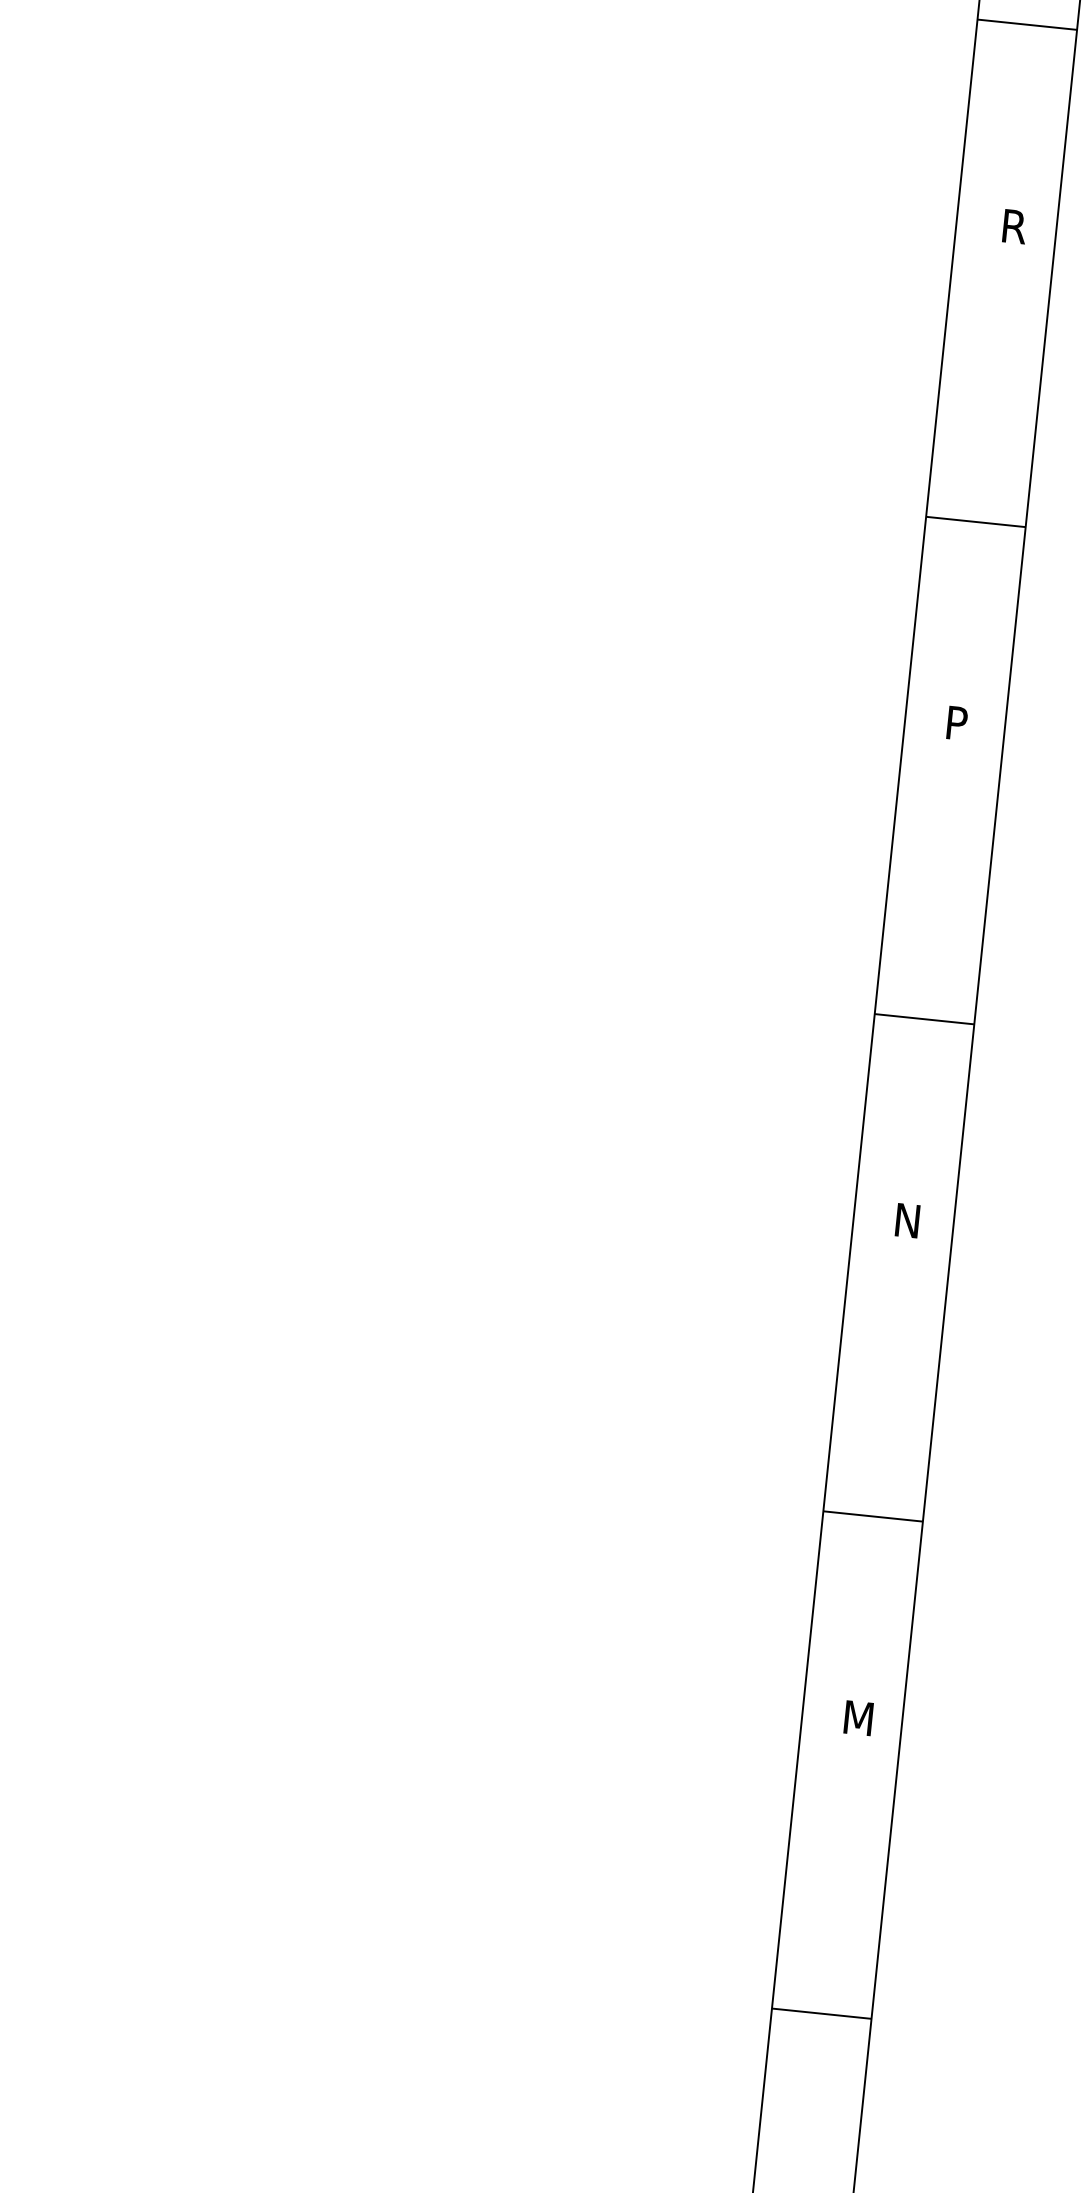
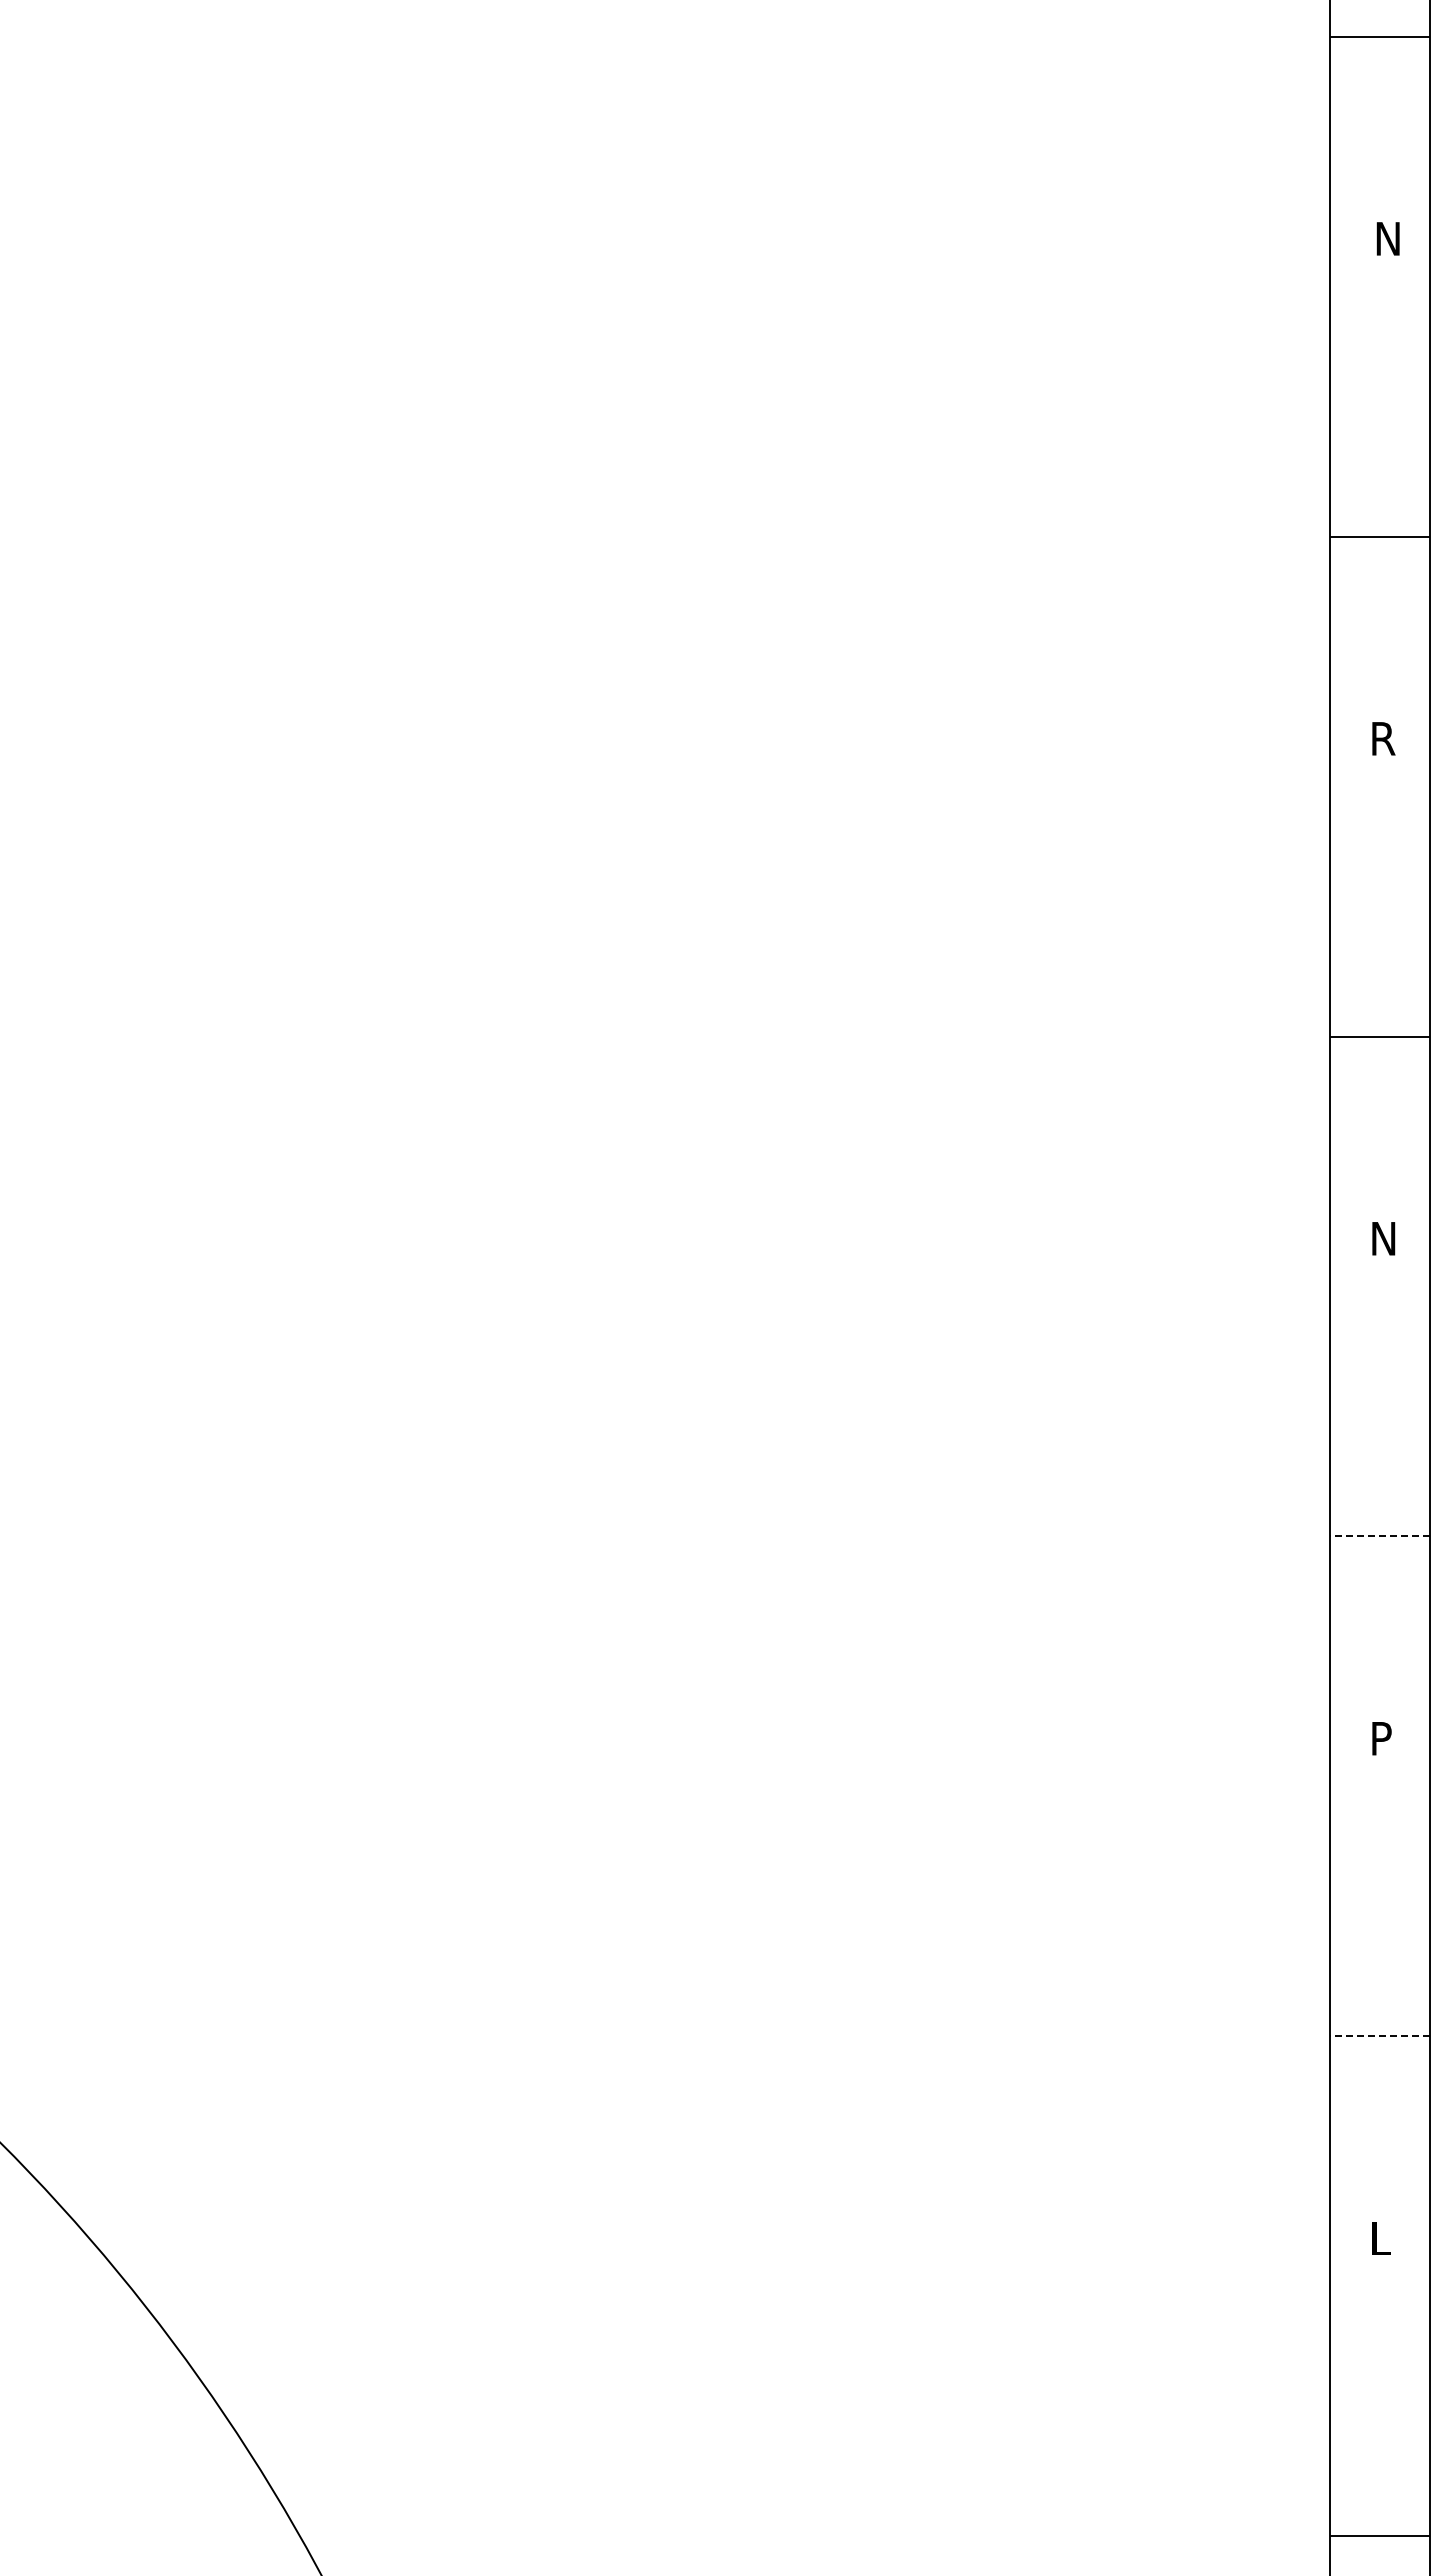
text: (1016, 226) -> (1389, 238), R -> N
text: (960, 724) -> (1385, 739), P -> R
line: (872, 1516) -> (1379, 1536), solid -> dashed
text: (860, 1718) -> (1387, 1738), M -> P
line: (821, 2013) -> (1379, 2036), solid -> dashed

